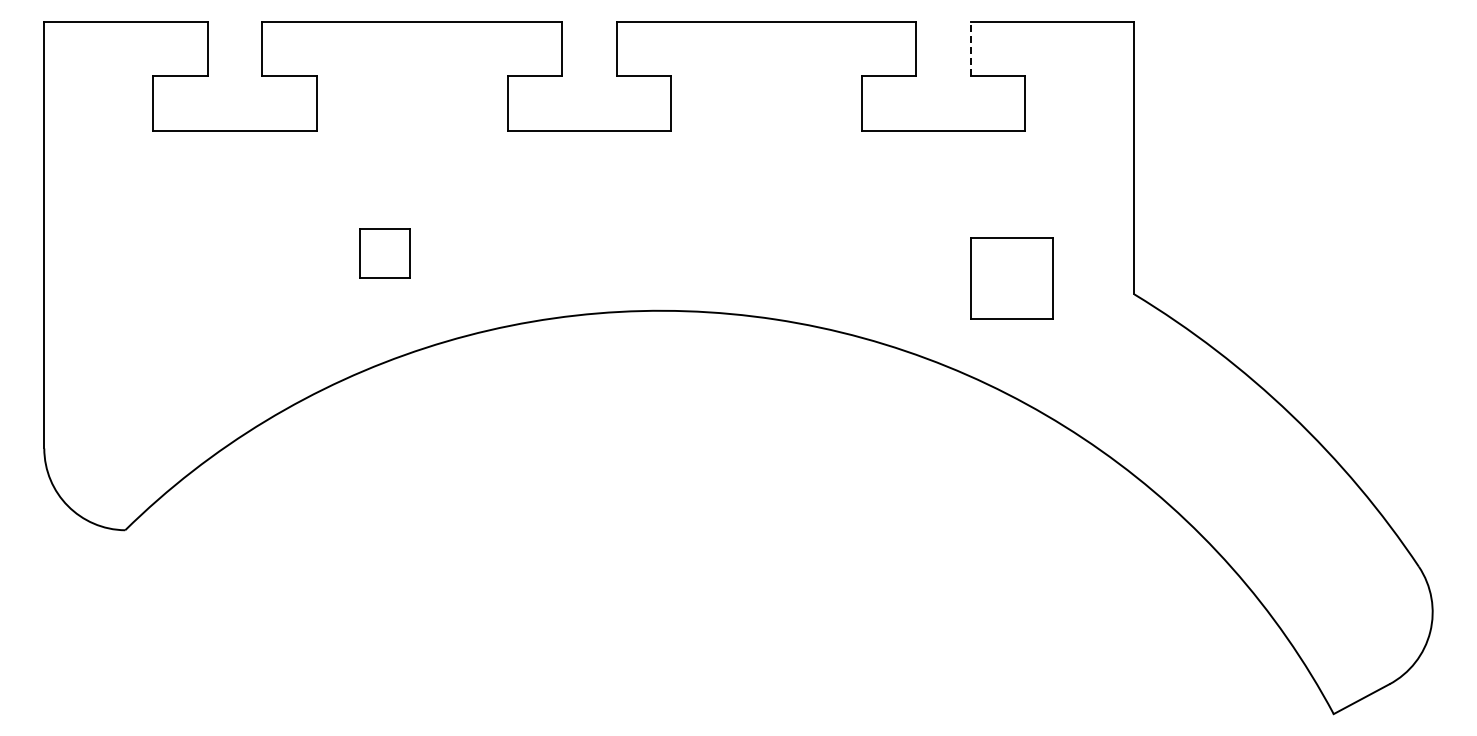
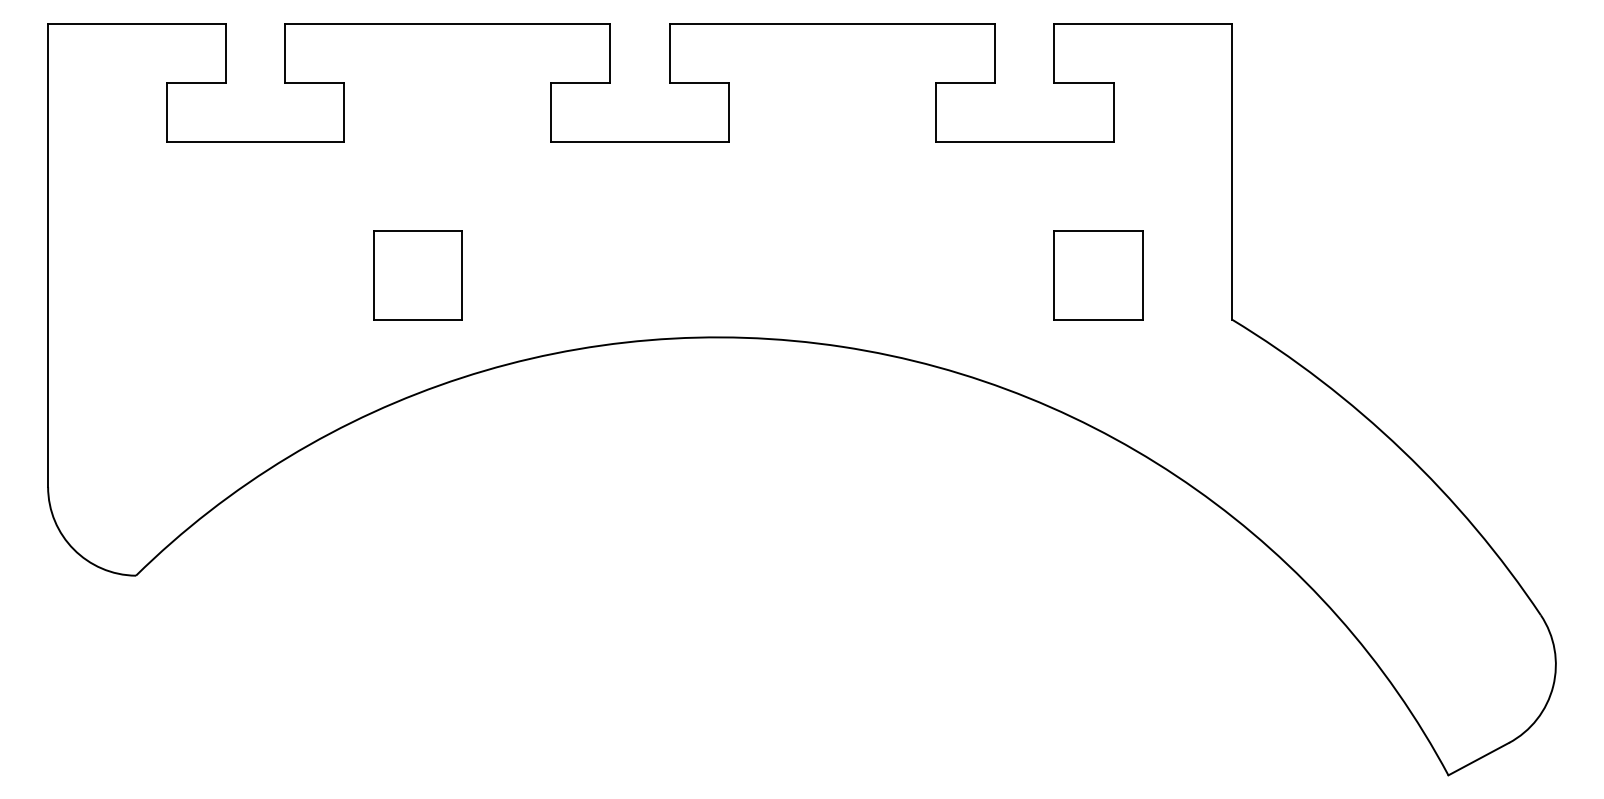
line: (970, 48) -> (1053, 52), dashed -> solid
part: (384, 253) -> (417, 275), size x1.67
part: (1011, 278) -> (1098, 275), moved

